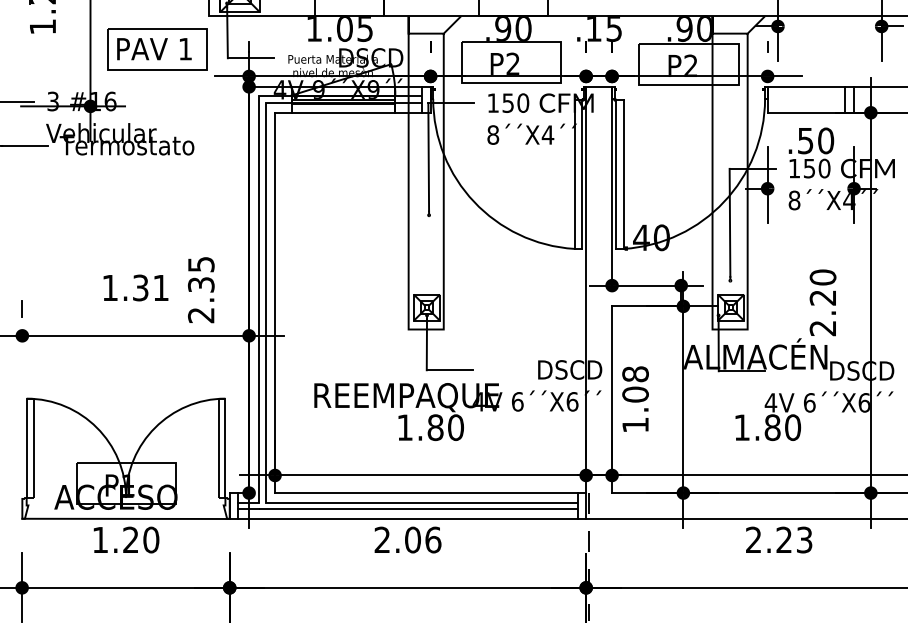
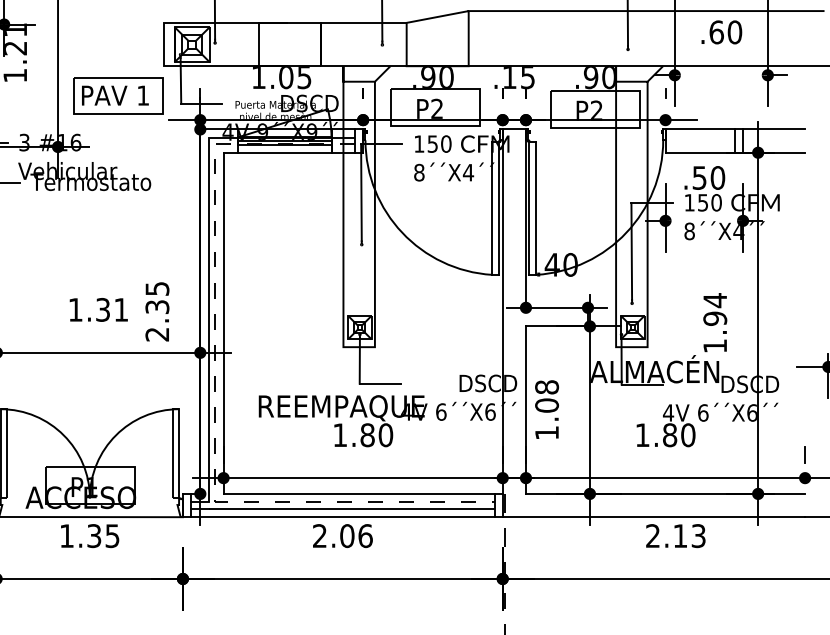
text: (823, 303) -> (715, 323), 2.20 -> 1.94
line: (266, 380) -> (215, 392), solid -> dashed
text: (783, 539) -> (679, 535), 2.23 -> 2.13
text: (141, 540) -> (103, 536), 1.20 -> 1.35

